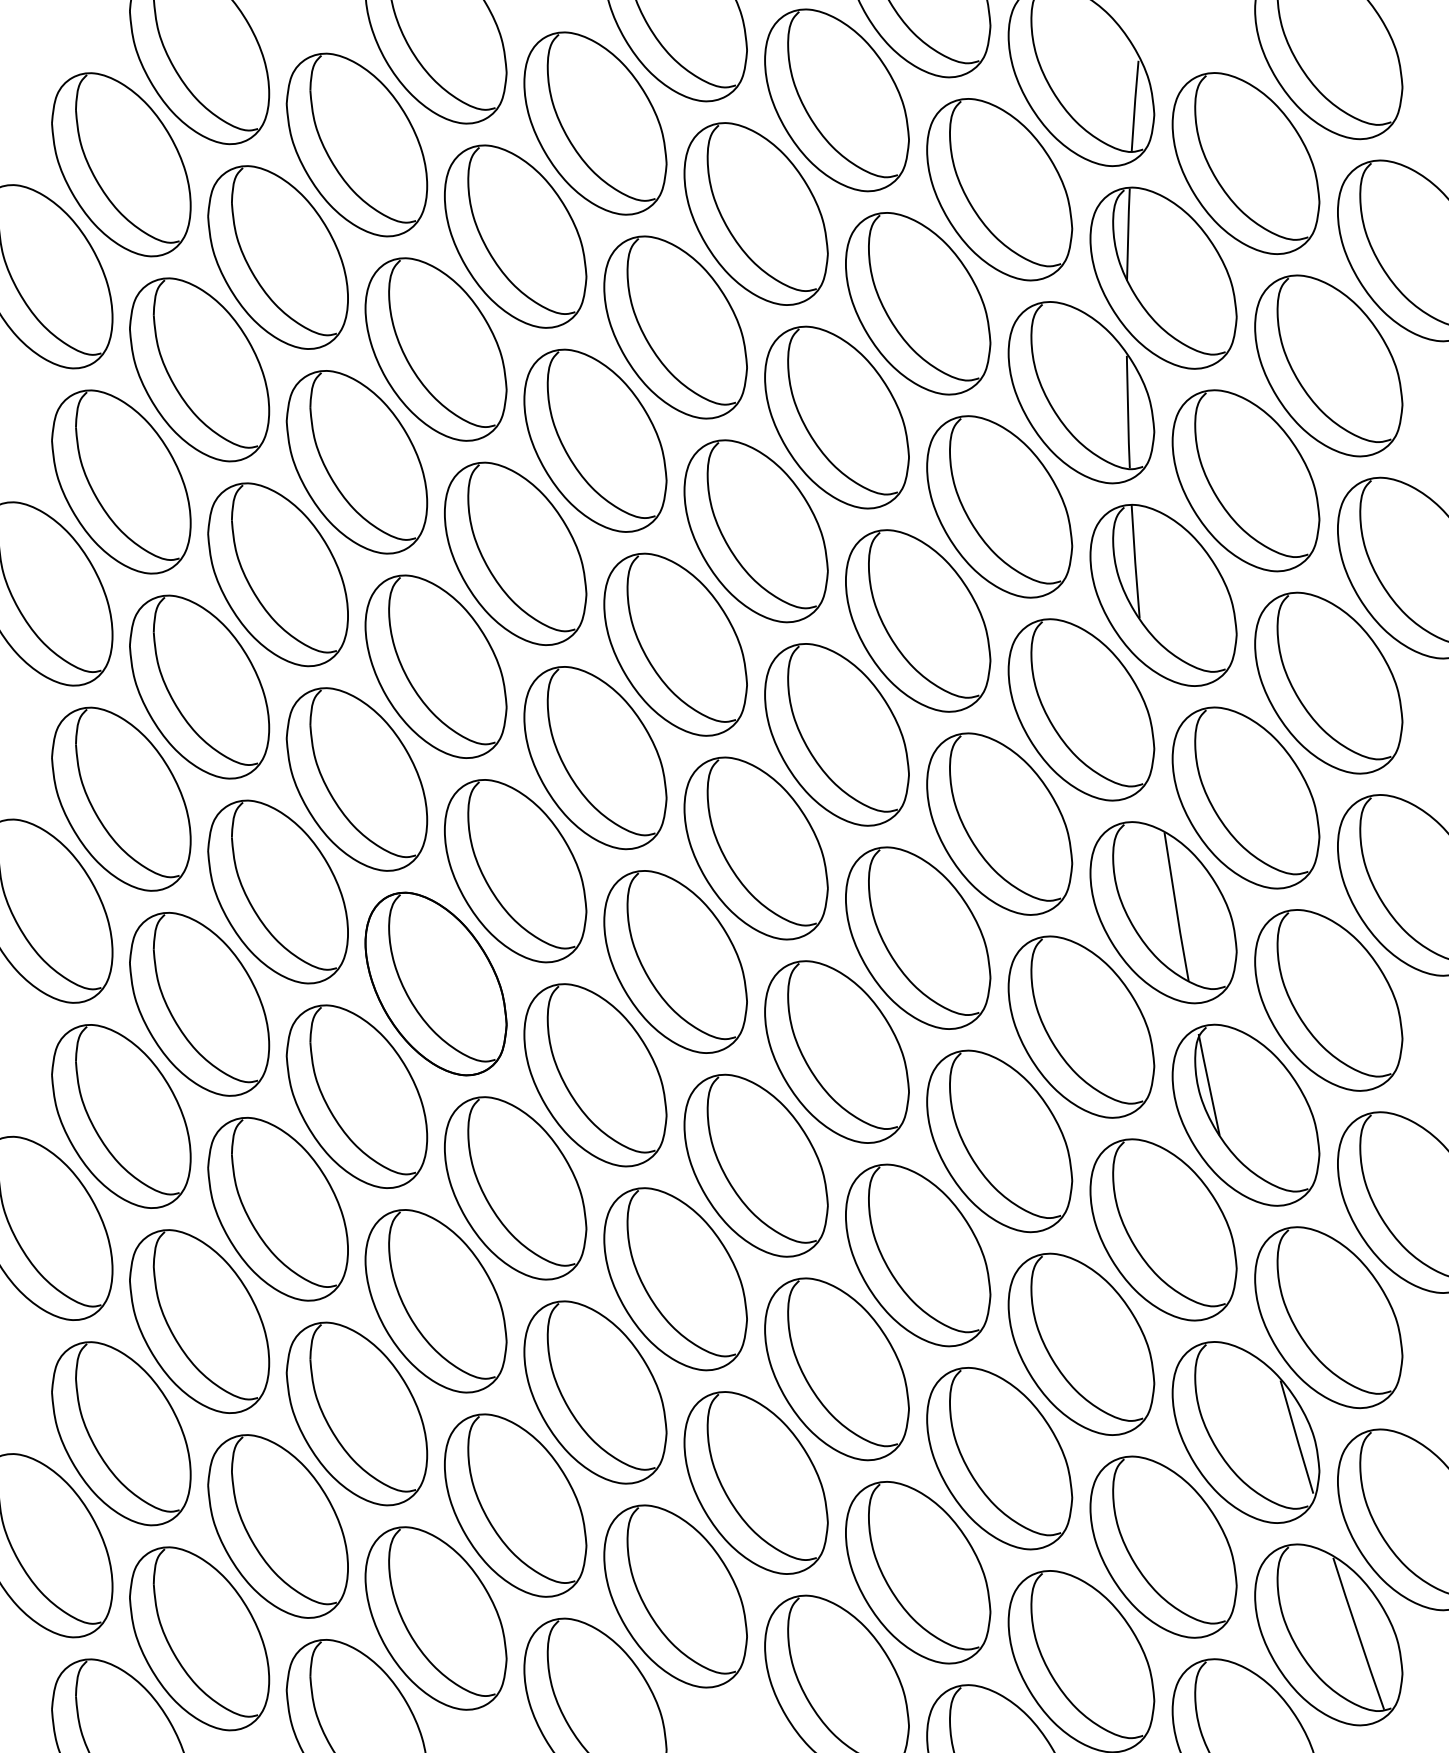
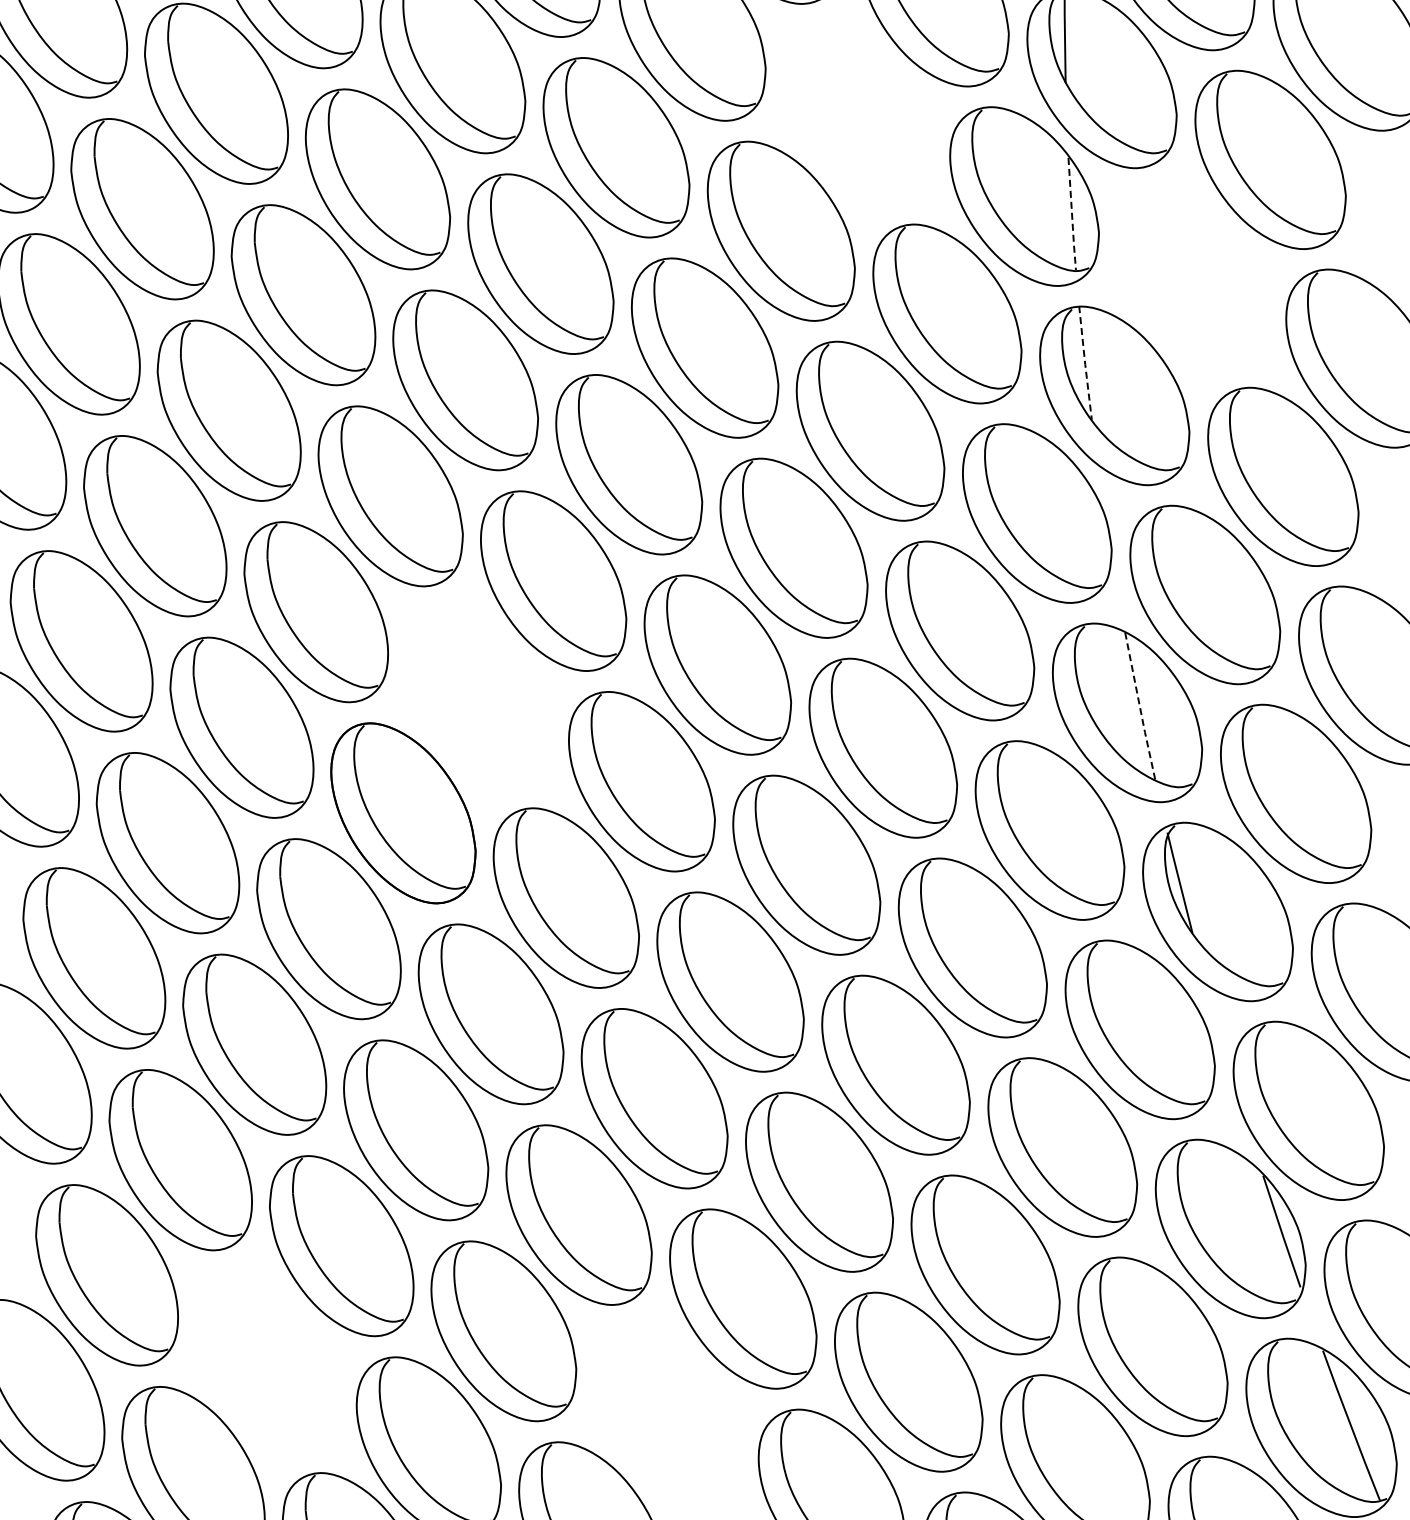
part: (918, 303) -> (858, 114), removed
line: (1128, 412) -> (1072, 214), solid -> dashed
part: (1245, 480) -> (1192, 277), removed
line: (1135, 561) -> (1085, 363), solid -> dashed
part: (515, 871) -> (478, 697), removed
line: (1176, 907) -> (1140, 707), solid -> dashed
part: (277, 1526) -> (266, 1361), removed
part: (675, 1596) -> (667, 1415), removed

